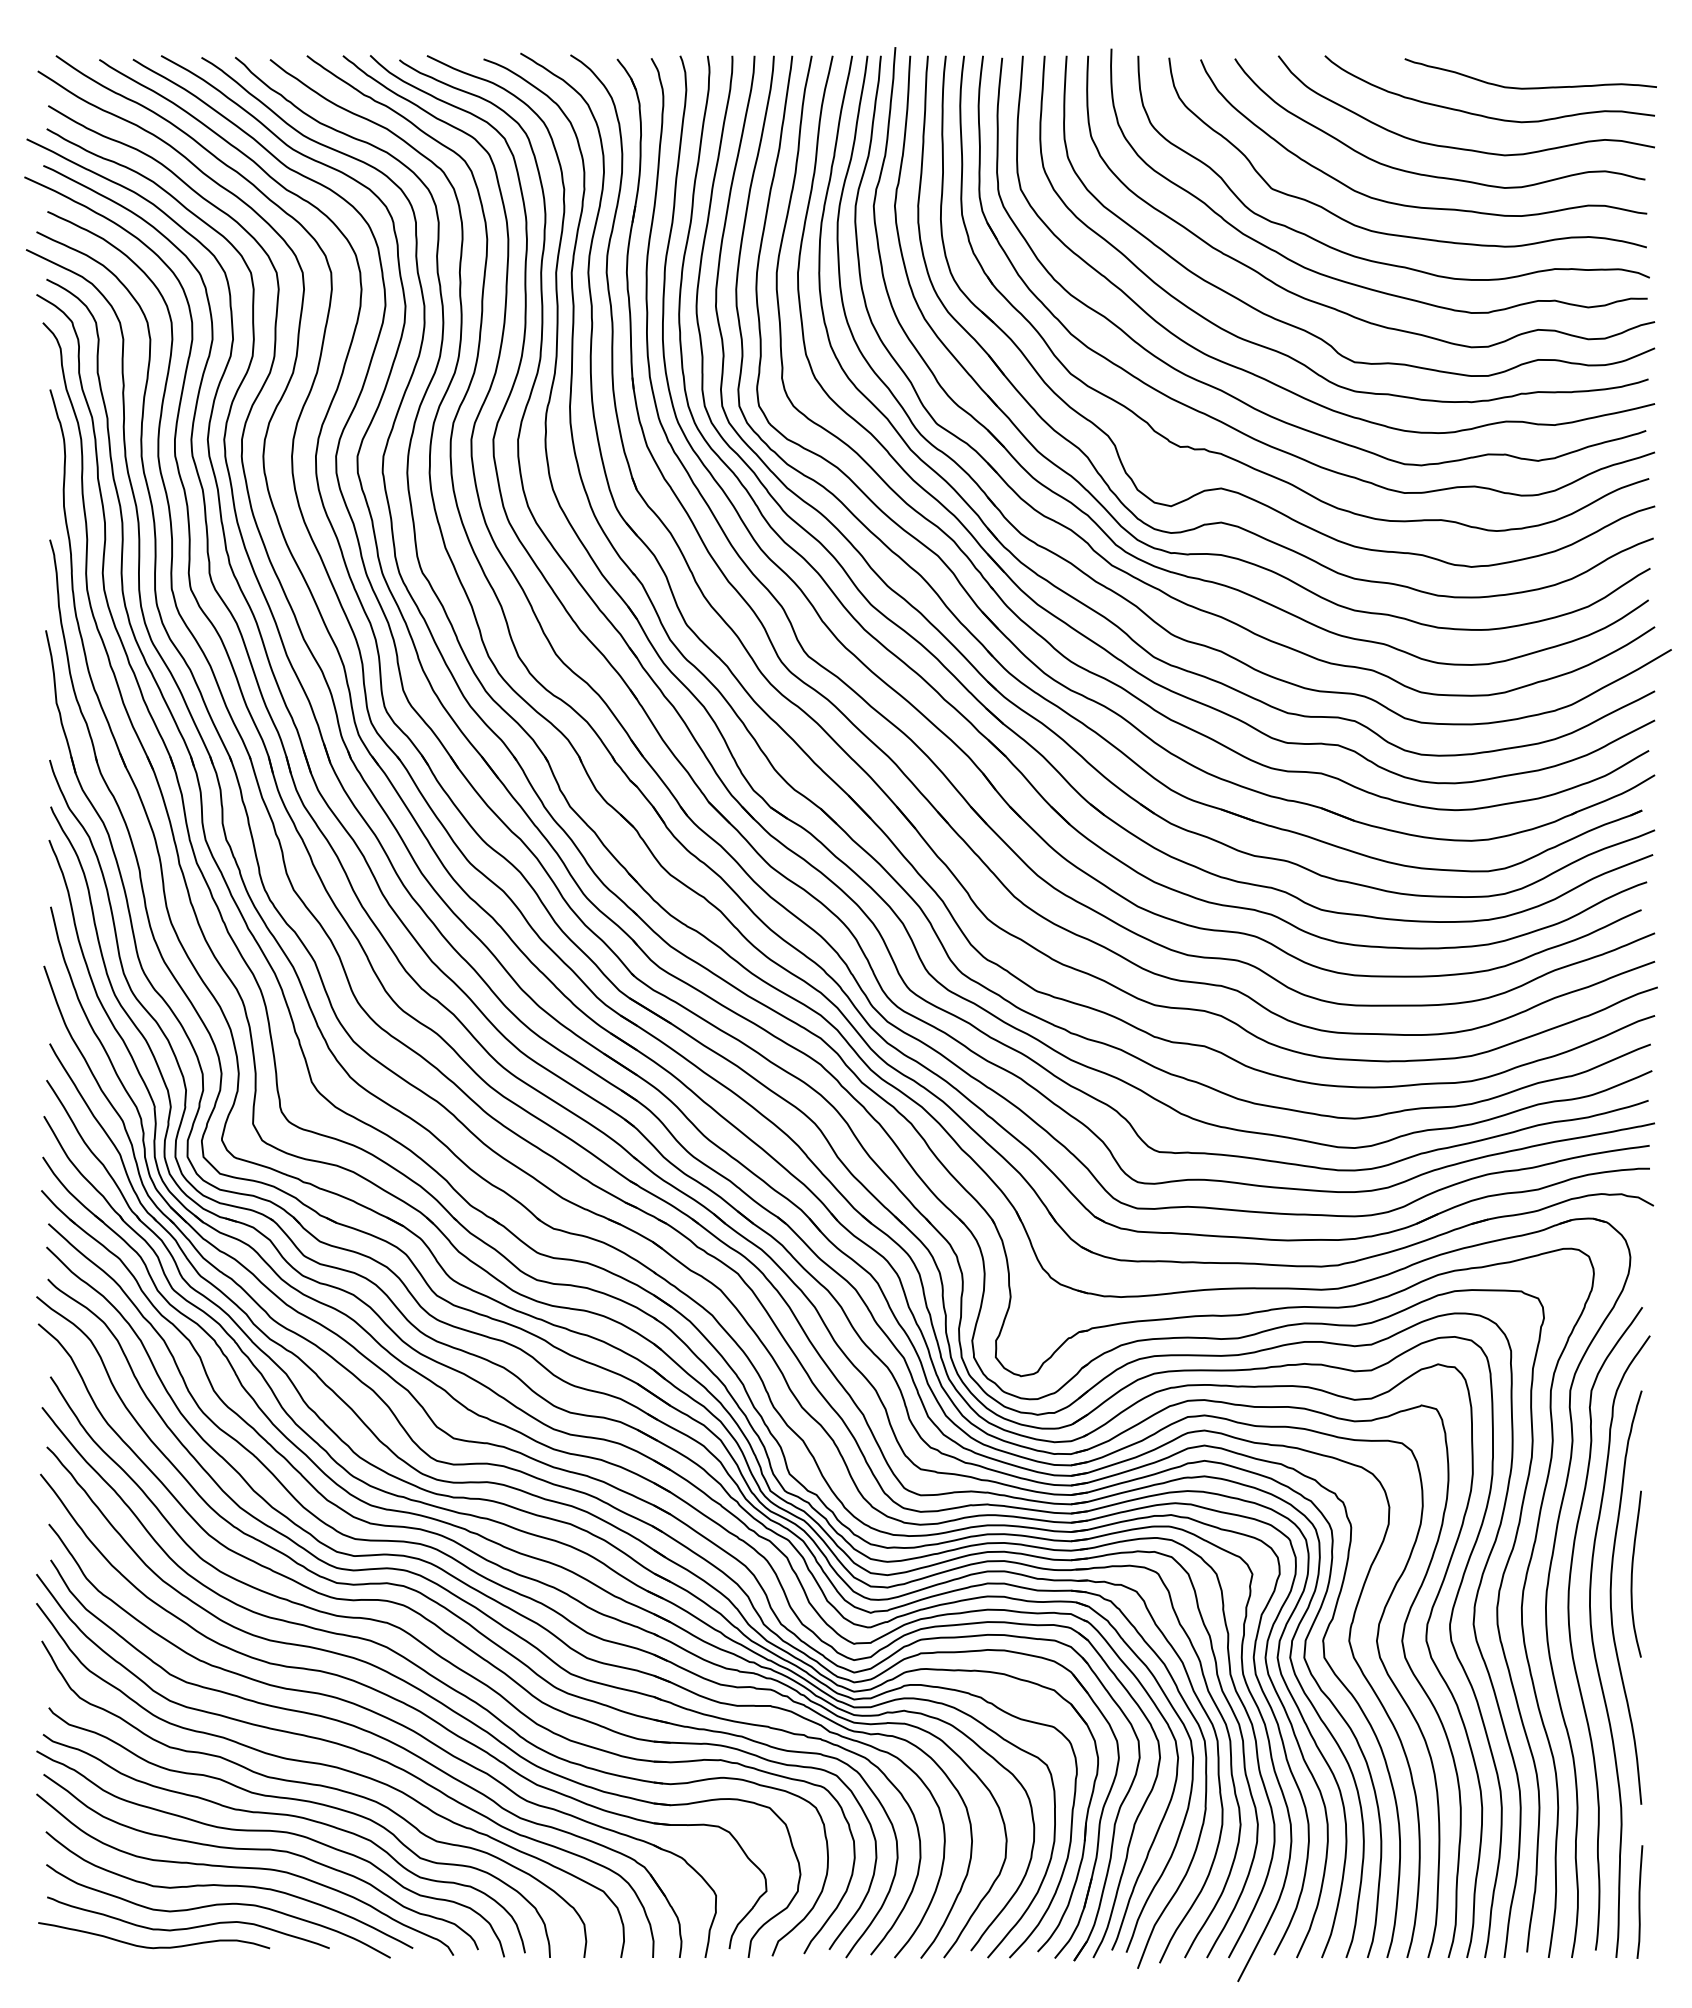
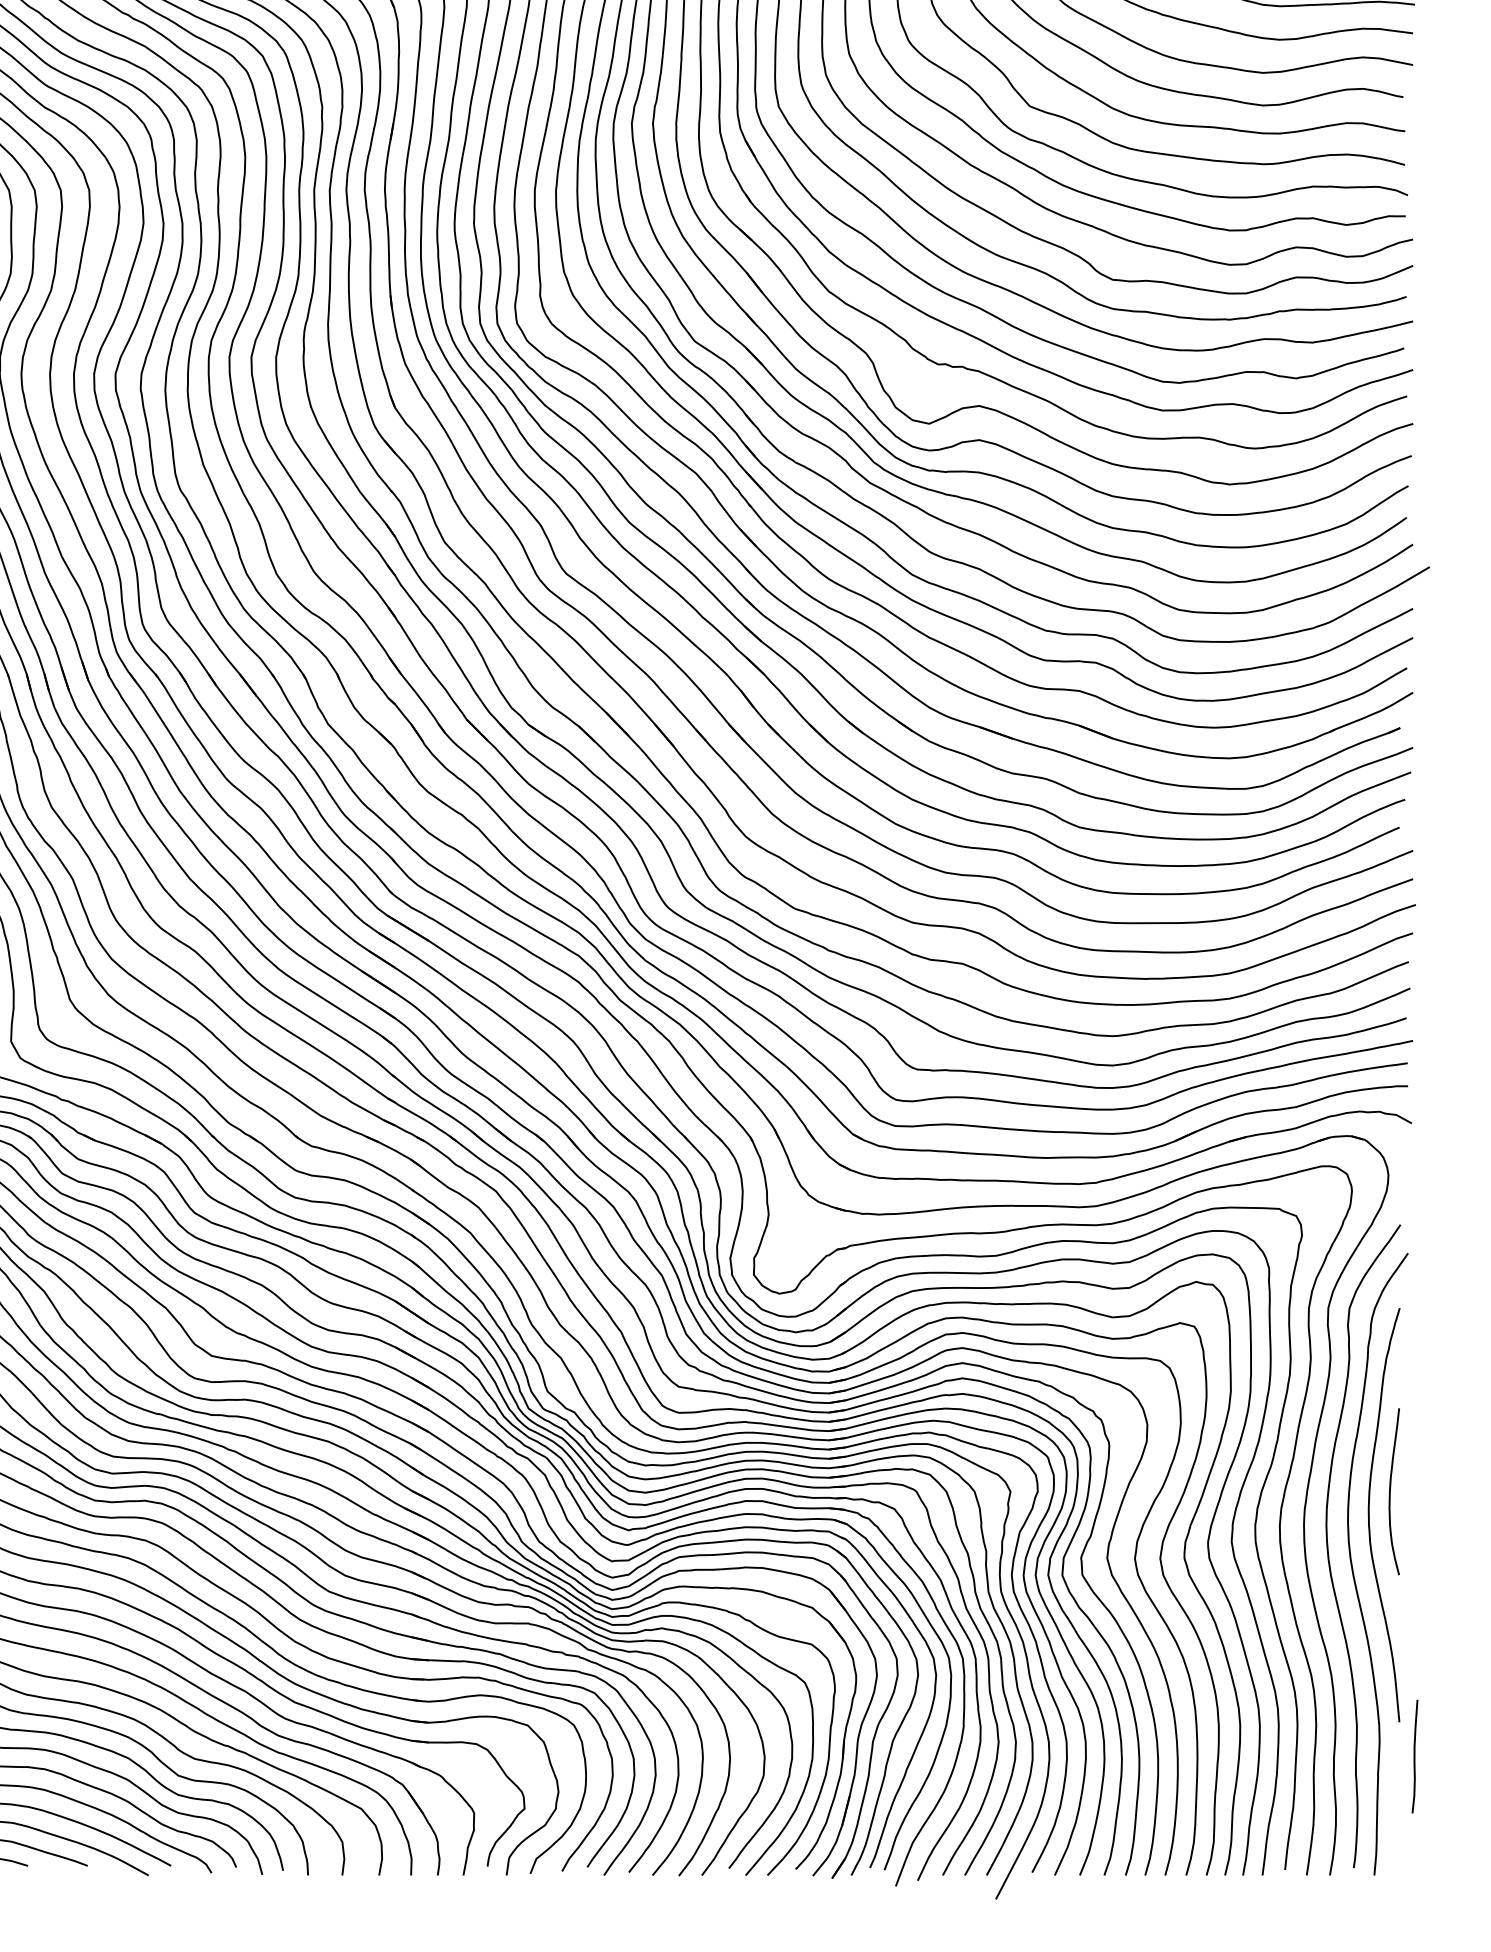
curve: (1639, 1901) -> (1414, 1756), moved

